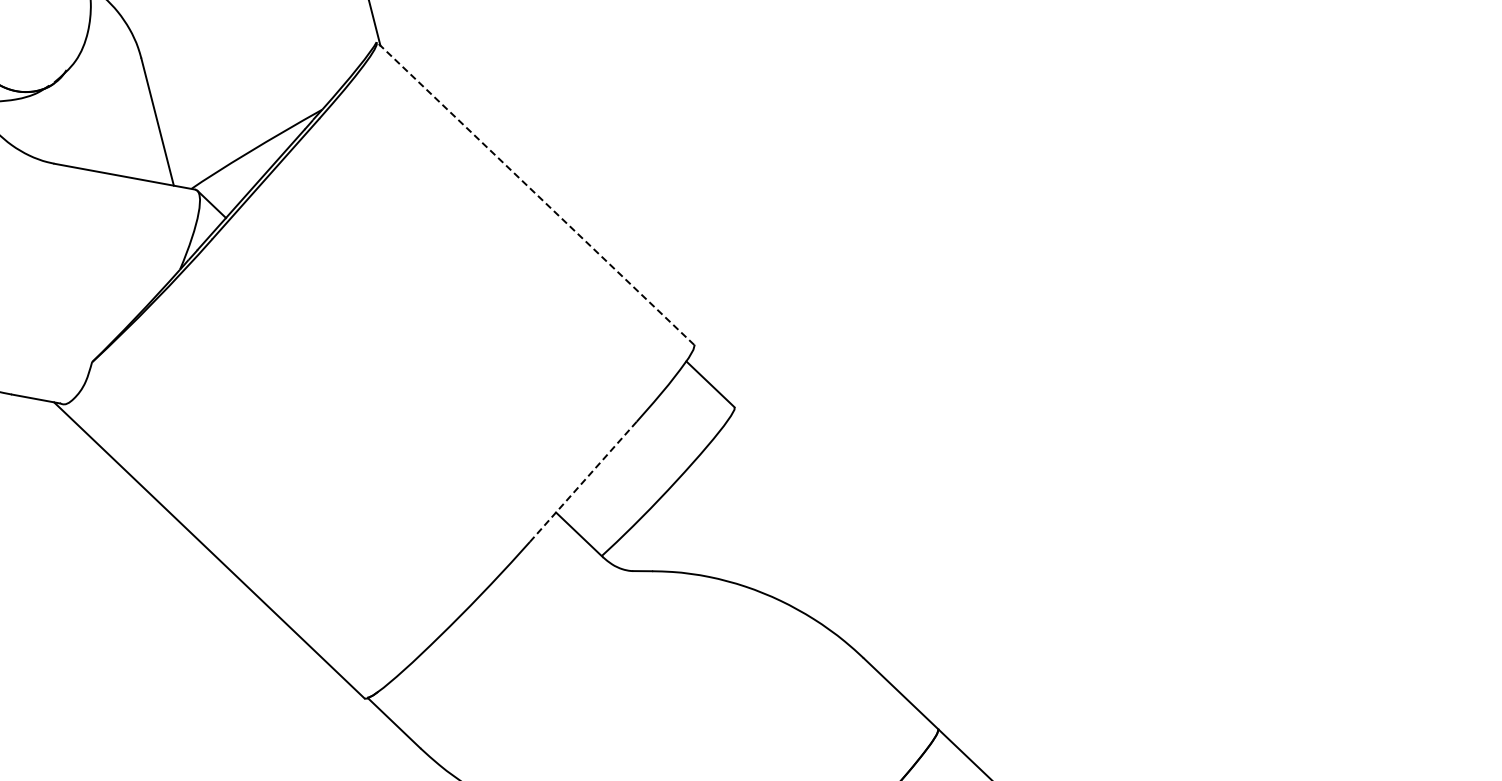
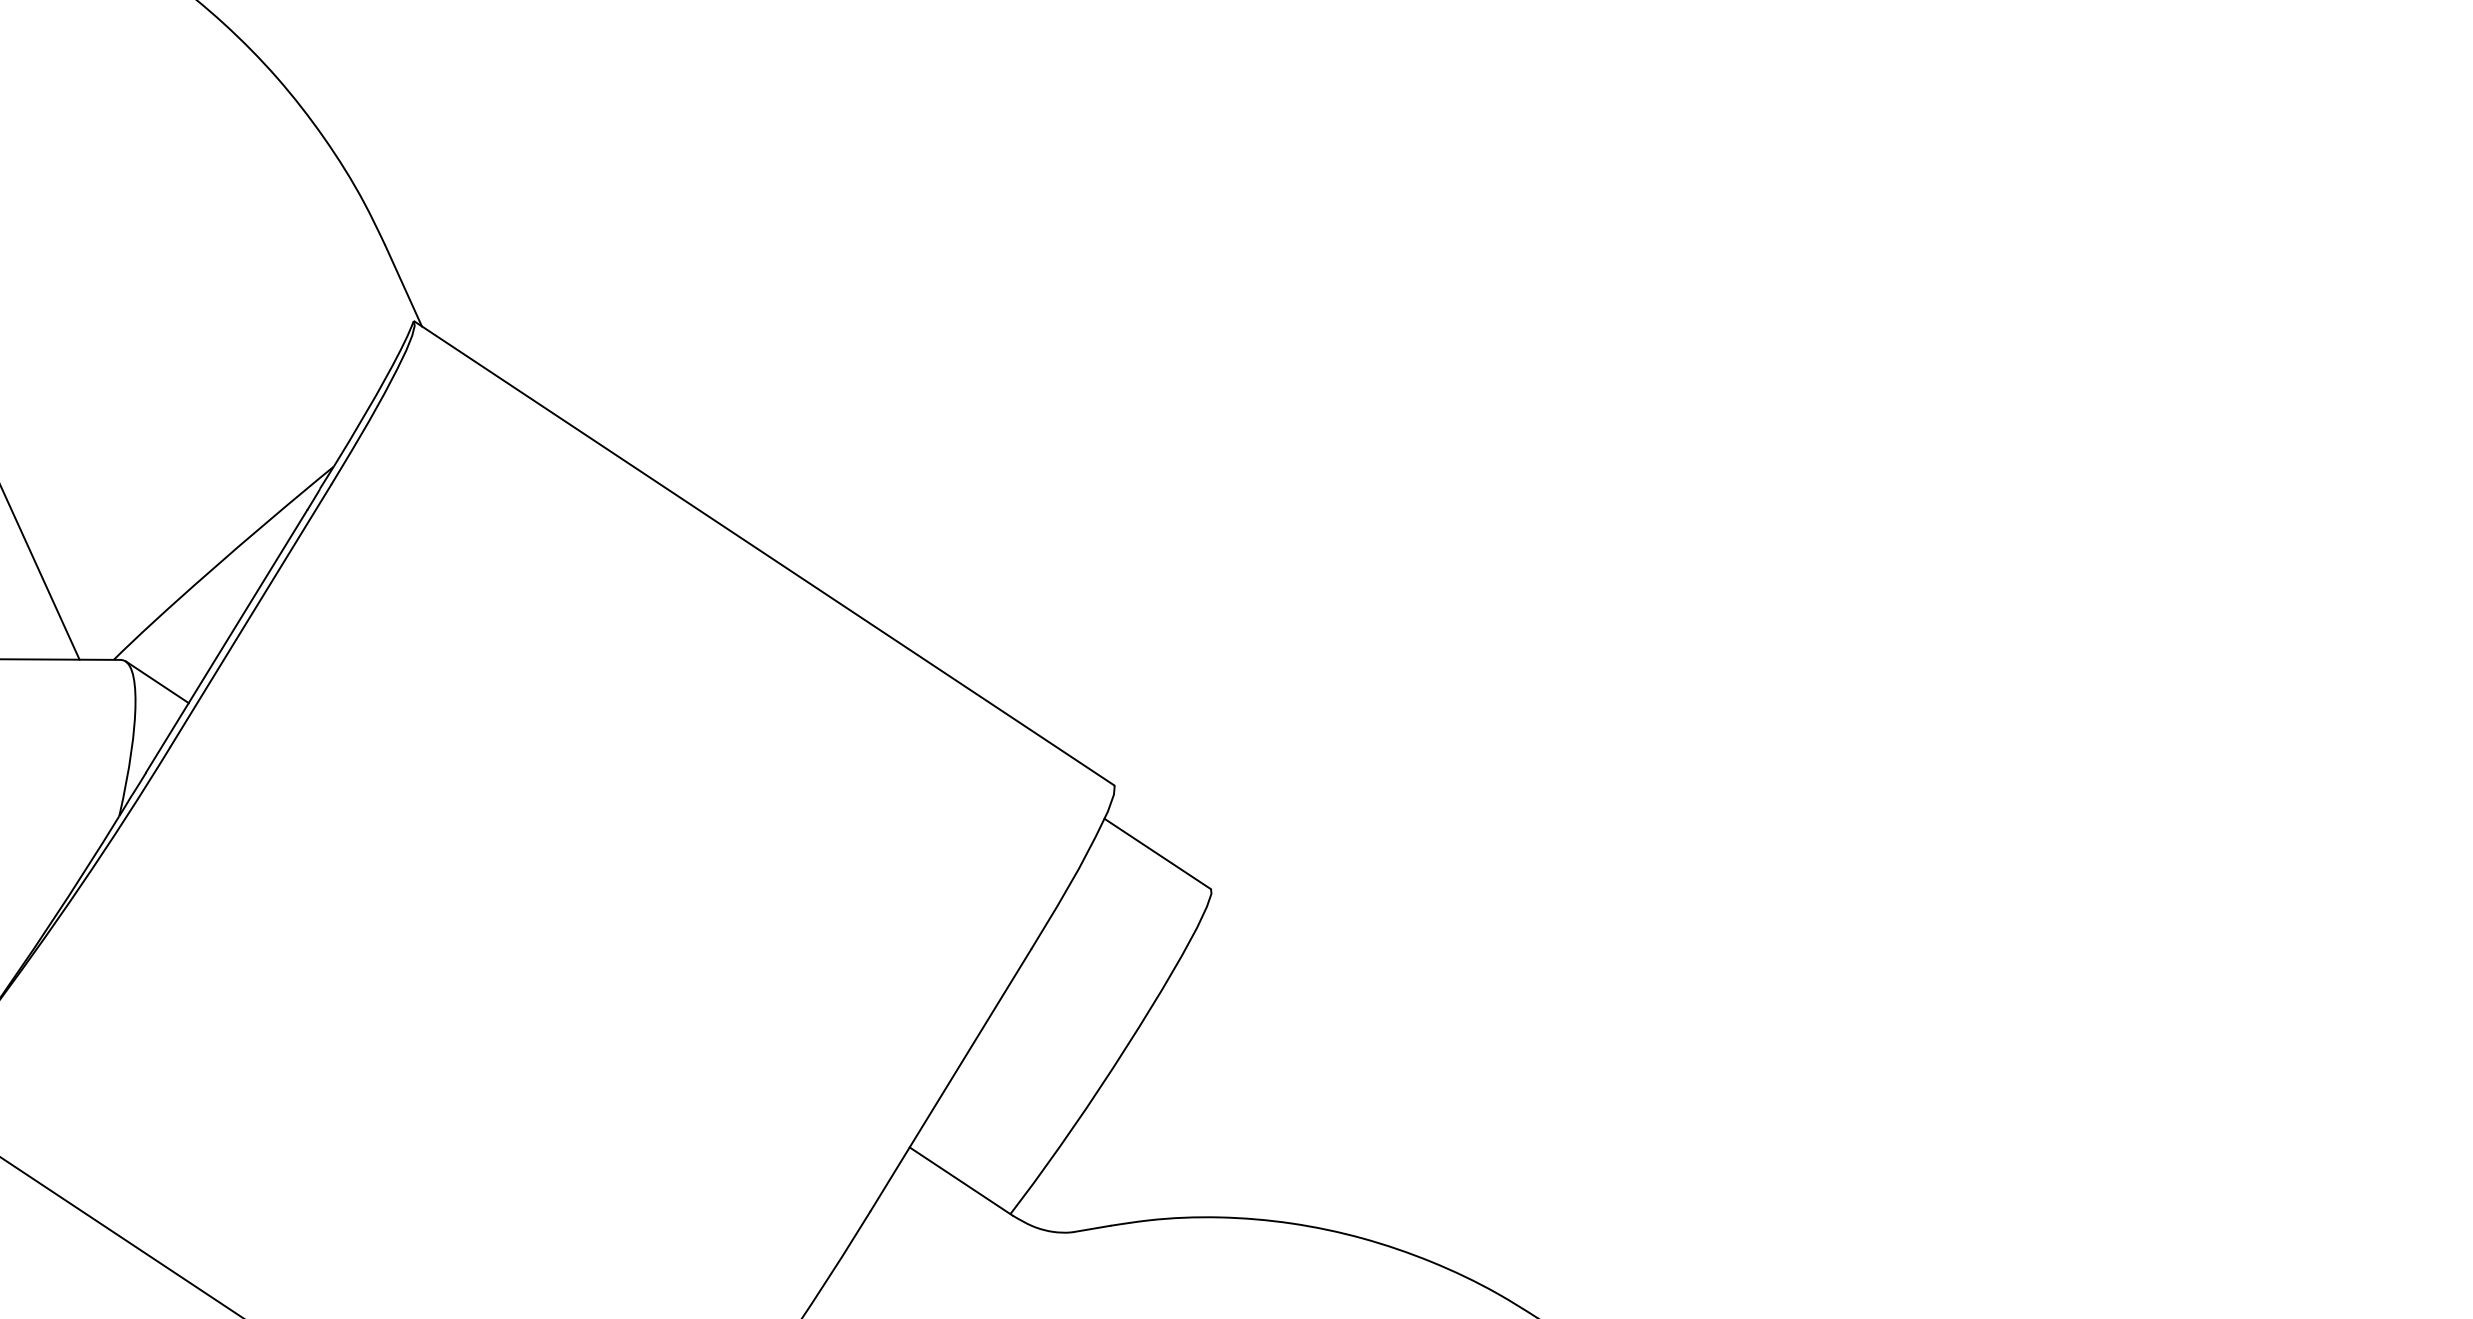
line: (535, 193) -> (763, 552), dashed -> solid
line: (583, 482) -> (951, 1081), dashed -> solid

